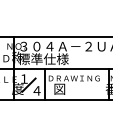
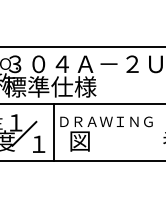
text: (36, 90) -> (37, 143), ４ -> １

